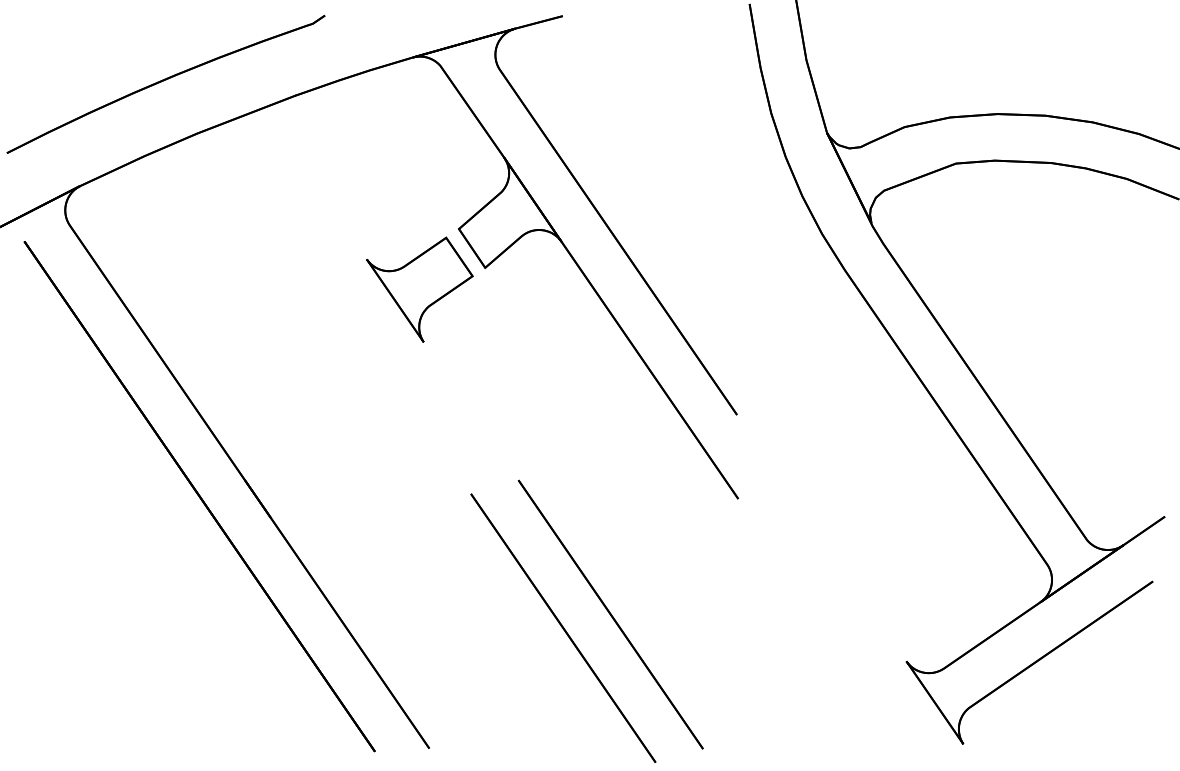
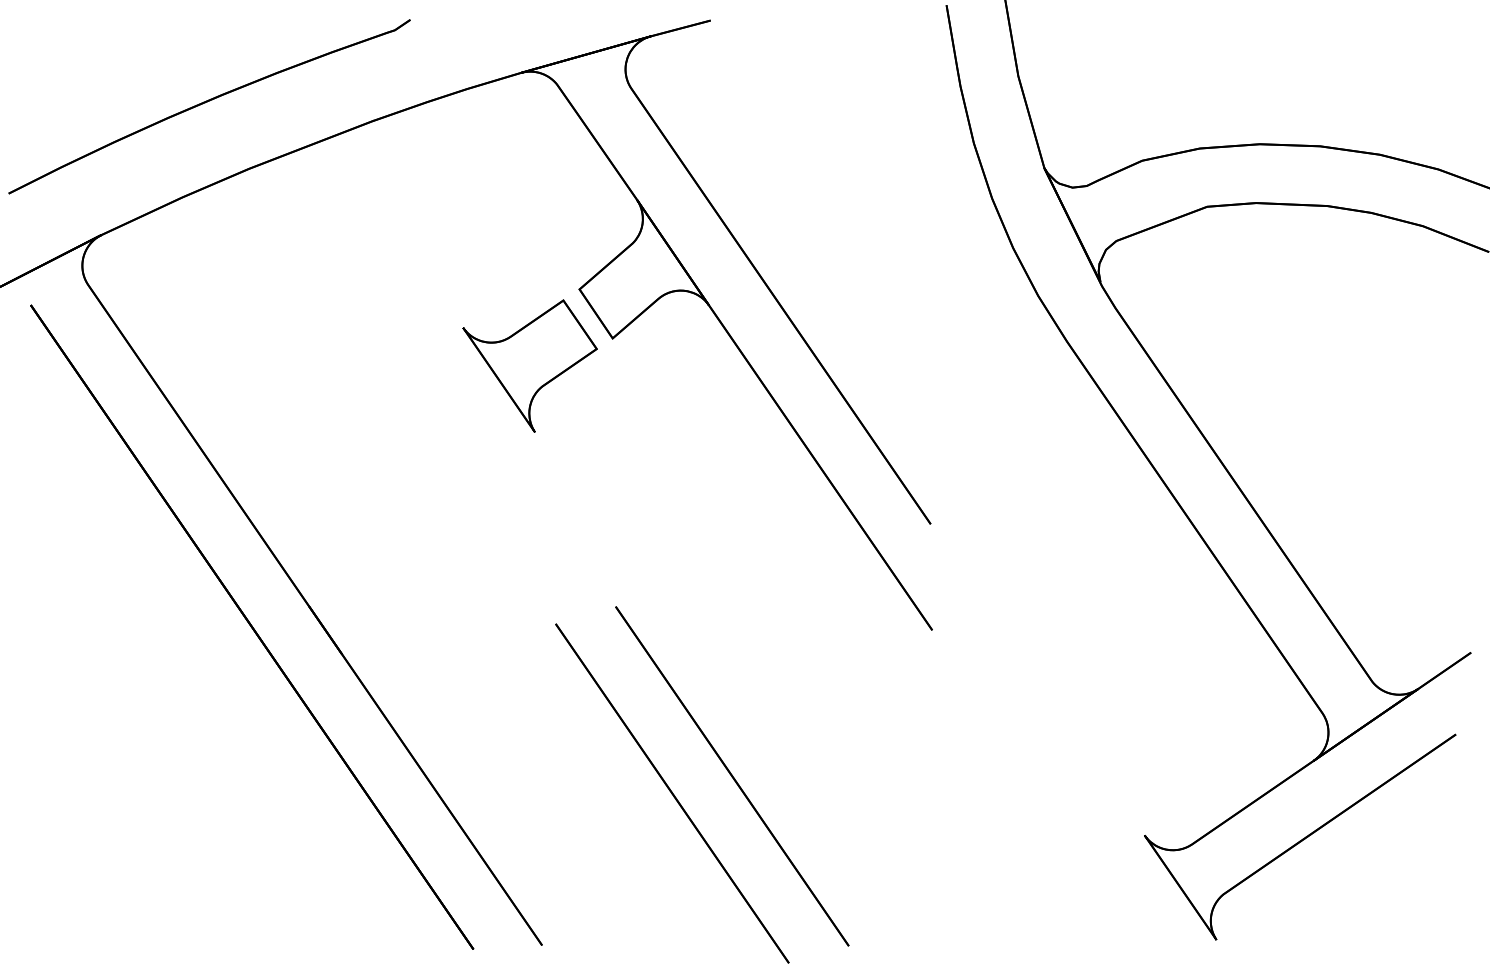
part: (605, 608) -> (725, 768), moved

